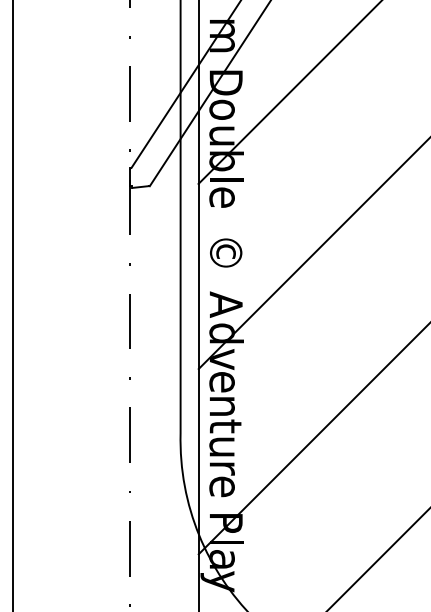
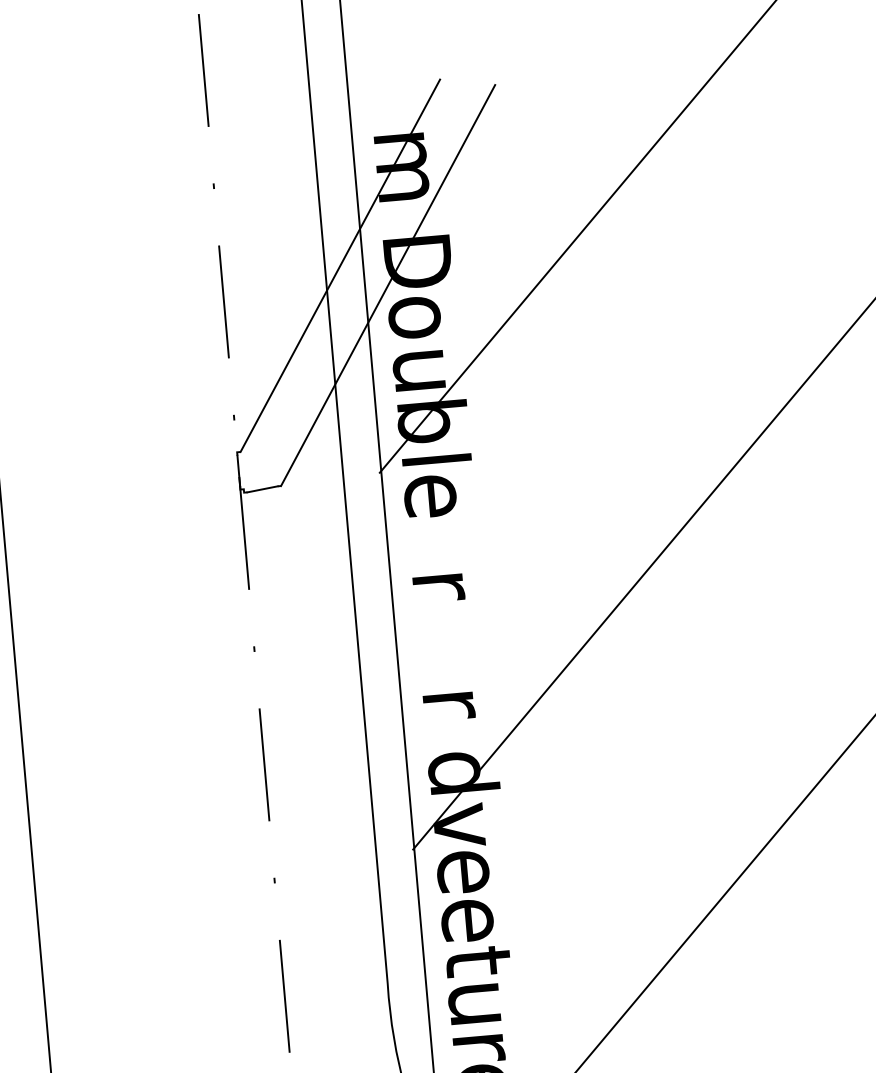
text: (225, 251) -> (446, 605), © -> r
text: (225, 304) -> (456, 713), A -> r
text: (221, 406) -> (466, 921), n -> e

